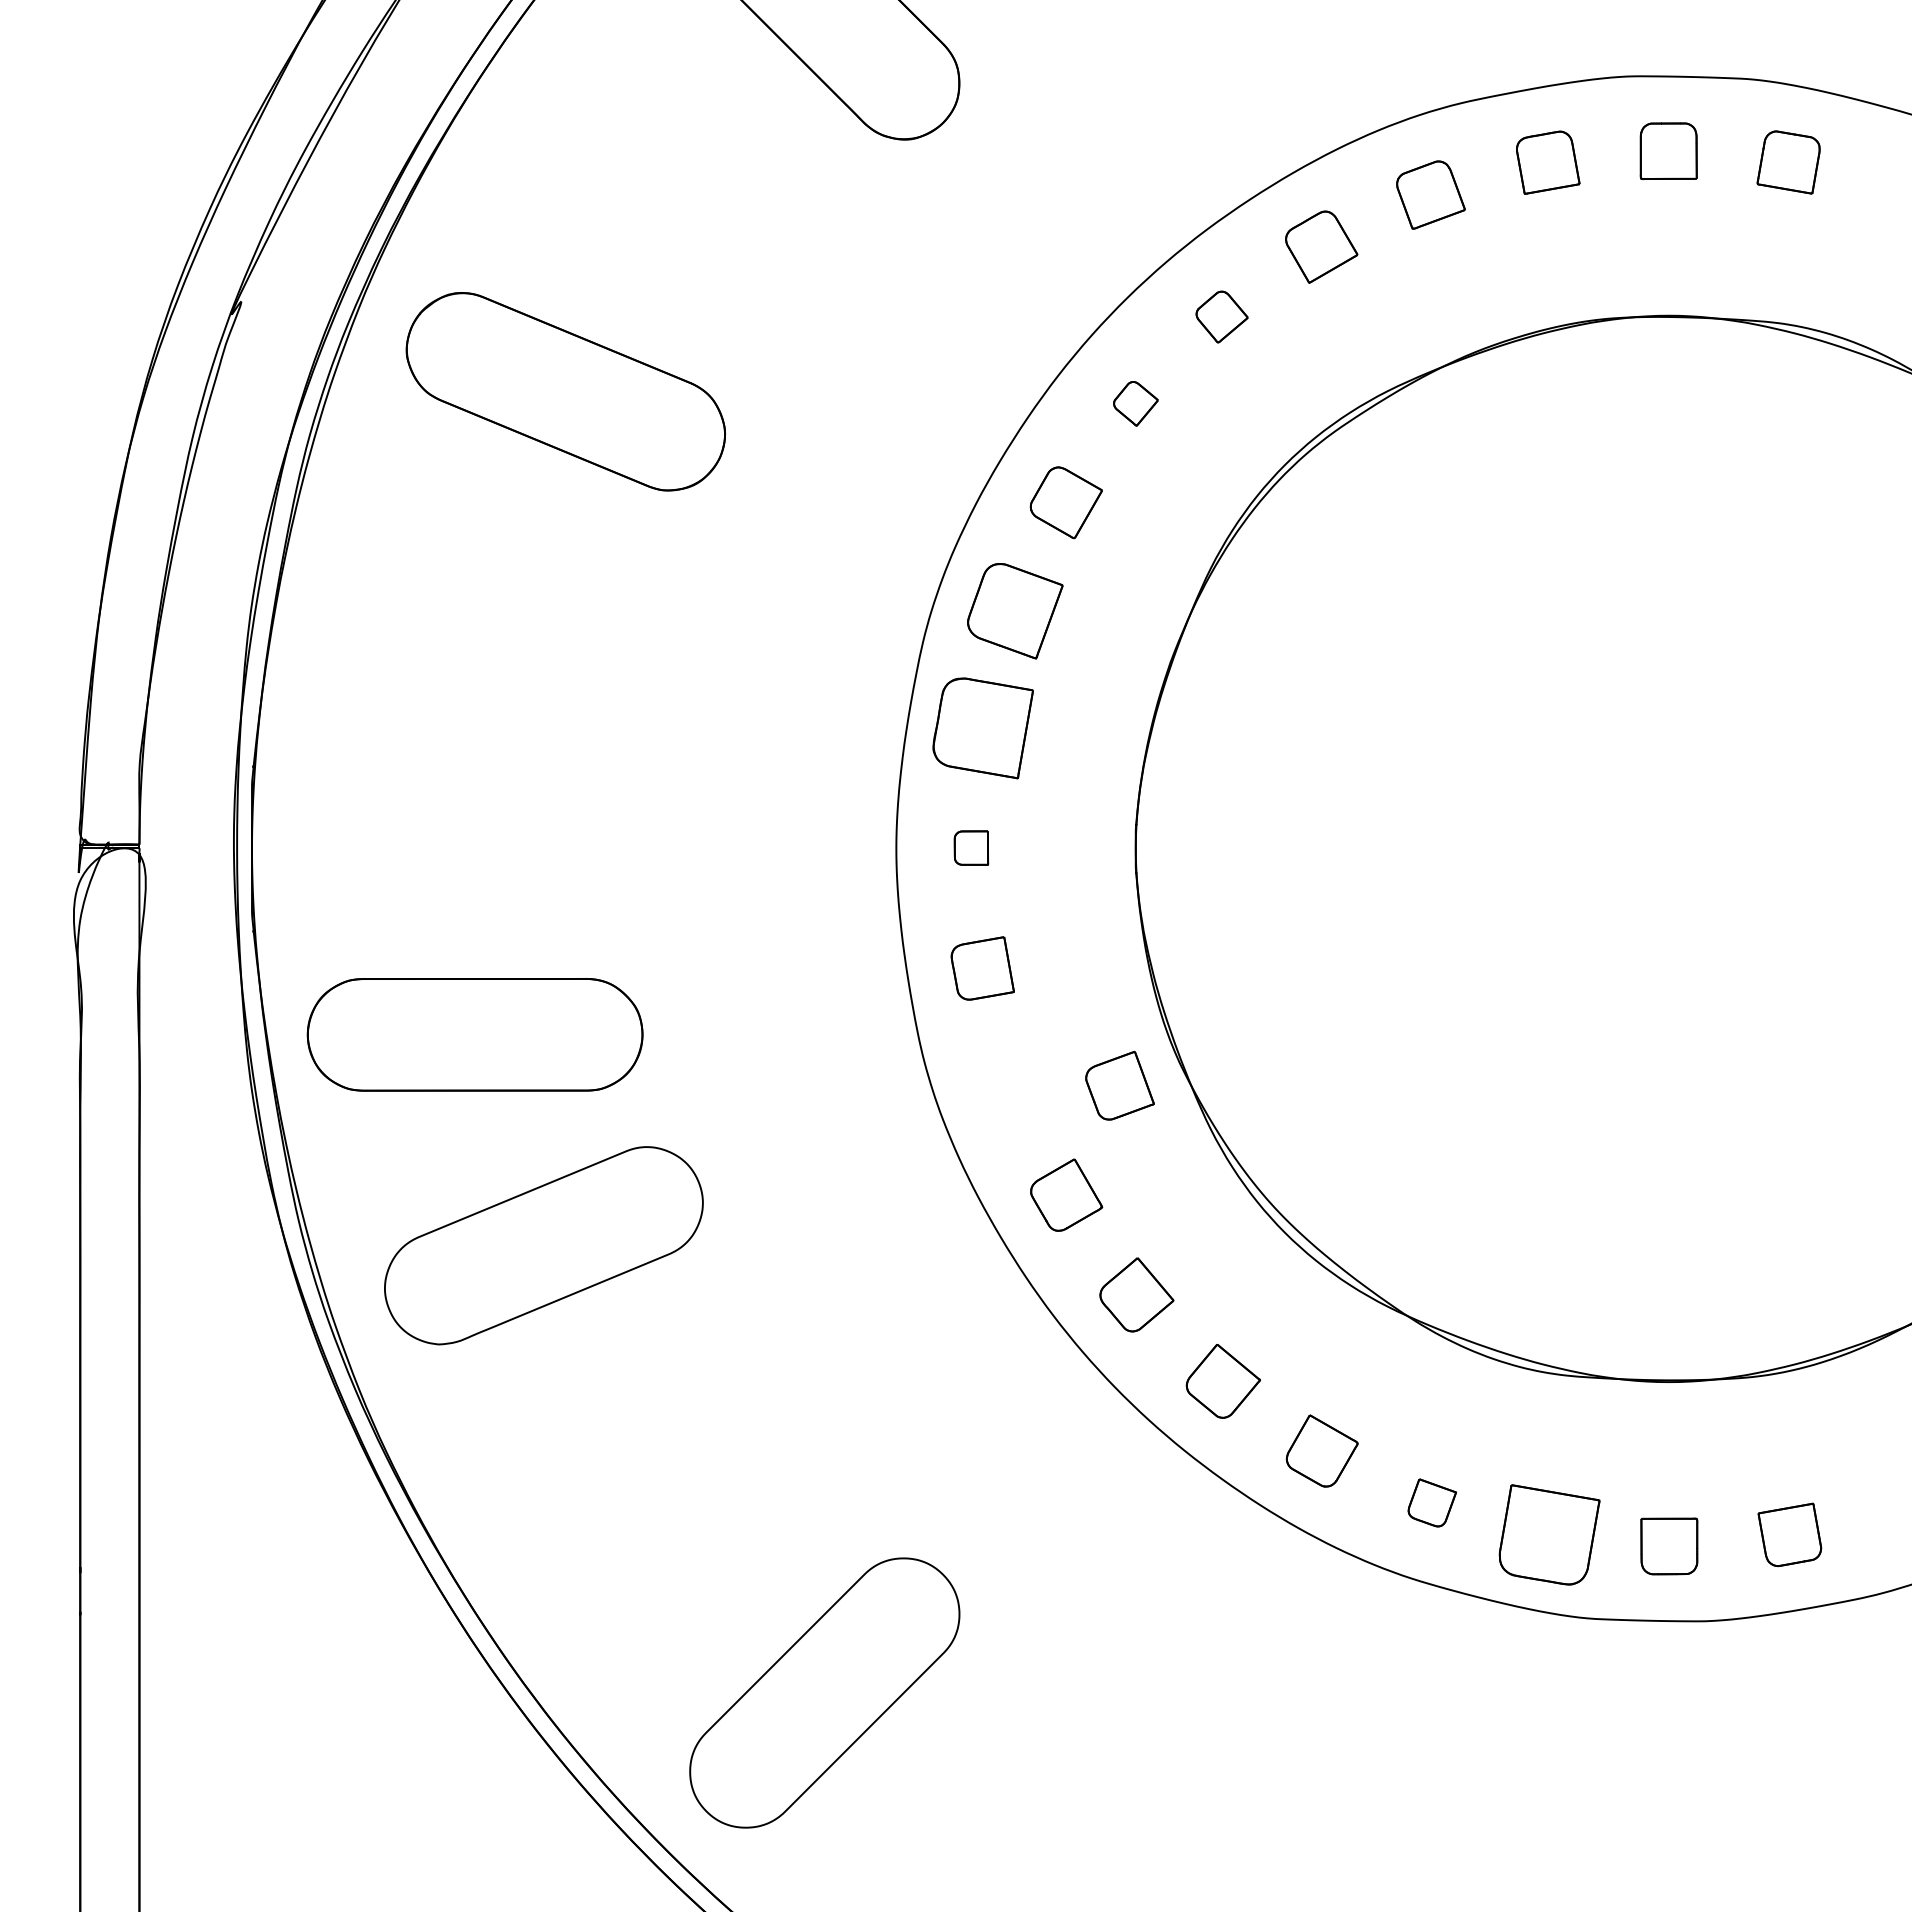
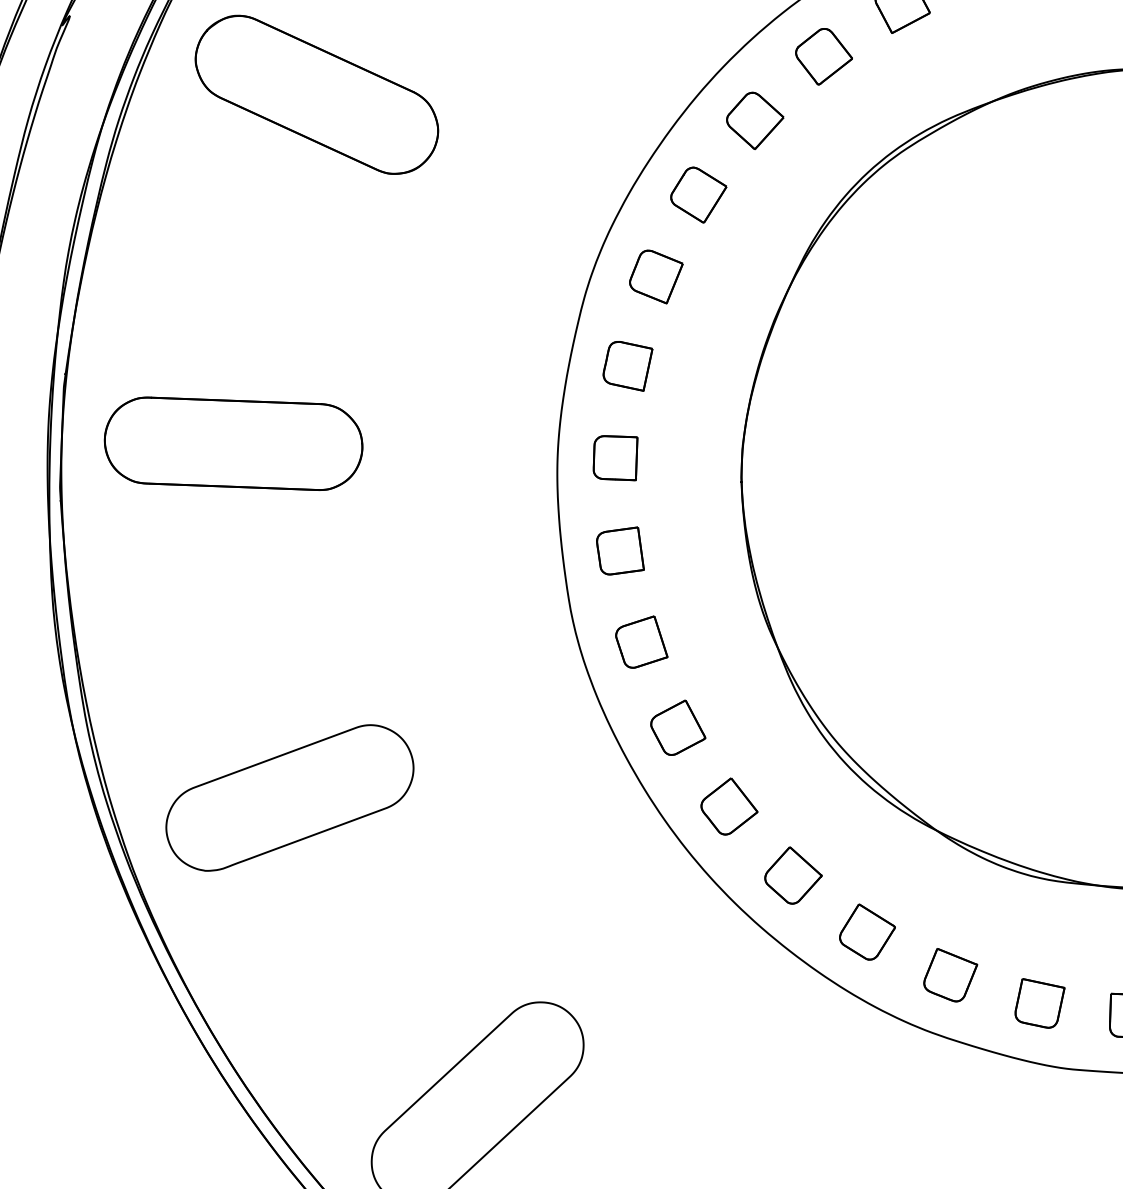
part: (1221, 316) -> (823, 56), size x1.43
part: (1135, 403) -> (754, 120), size x1.67
part: (1015, 610) -> (656, 276), size x0.71
part: (982, 728) -> (627, 366), size x0.62
part: (971, 847) -> (615, 457), size x1.67
part: (474, 1034) -> (233, 443), moved
part: (1119, 1085) -> (641, 641), moved
part: (543, 1245) -> (289, 797), moved
part: (1432, 1502) -> (950, 975), size x1.43
part: (1549, 1535) -> (1039, 1003), size x0.62

